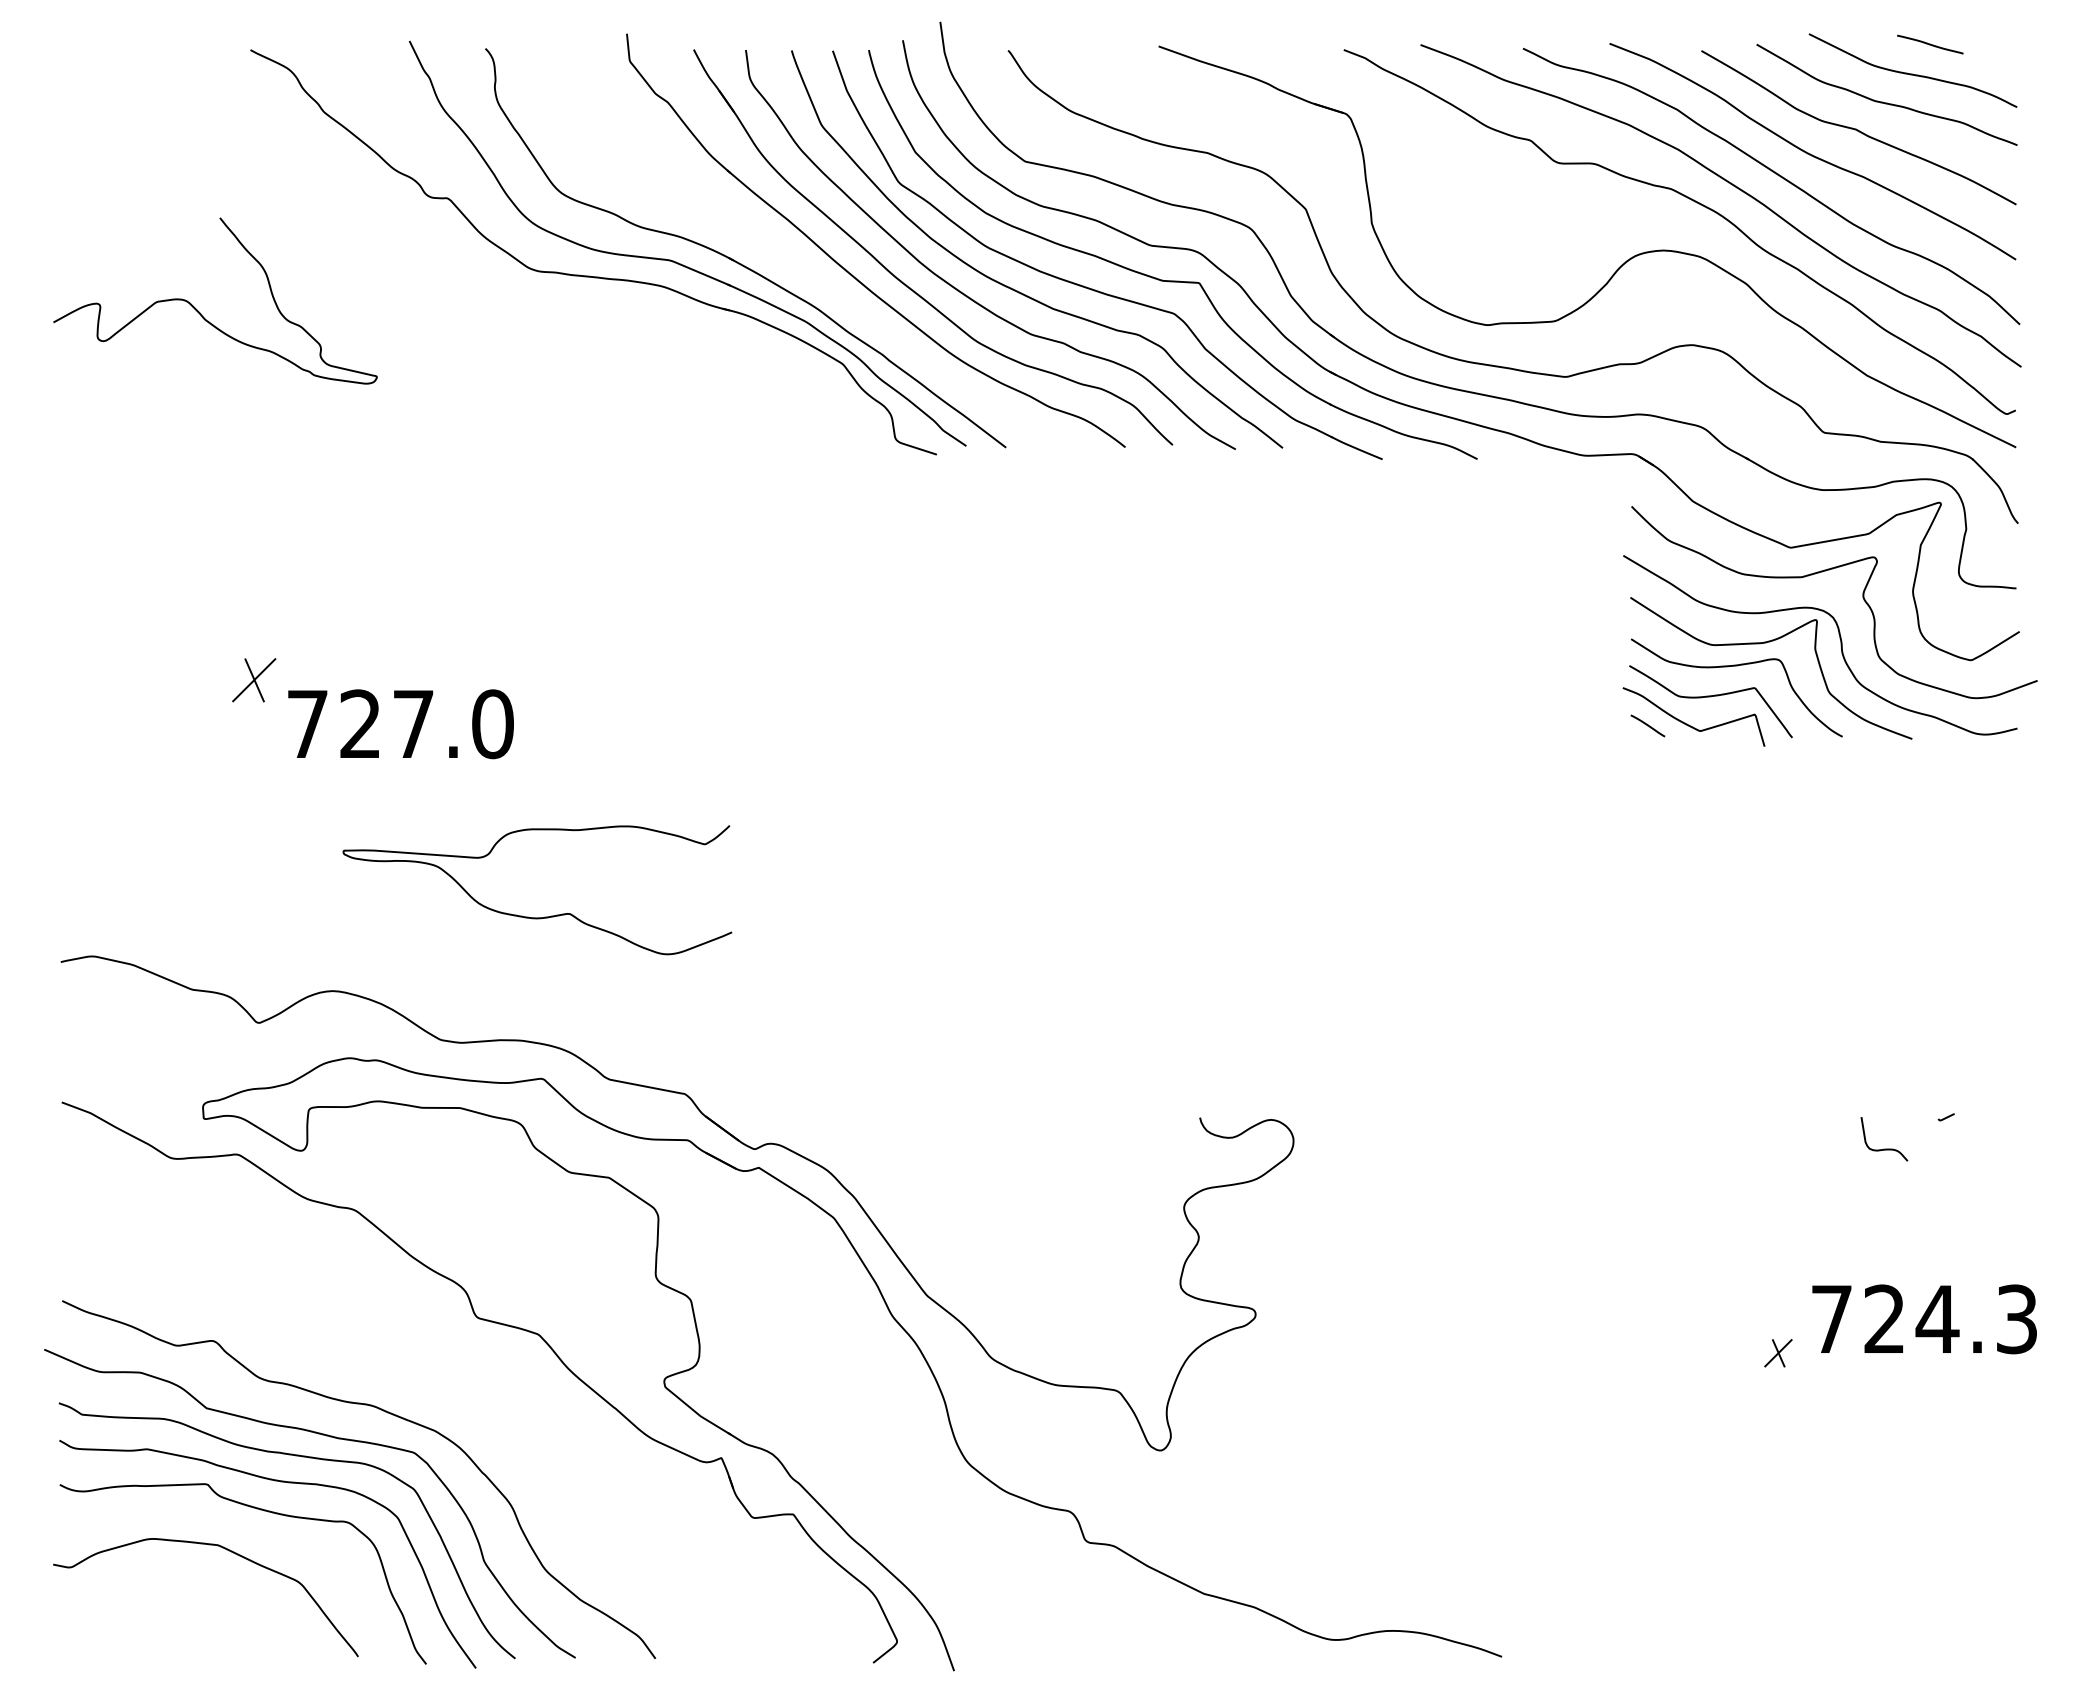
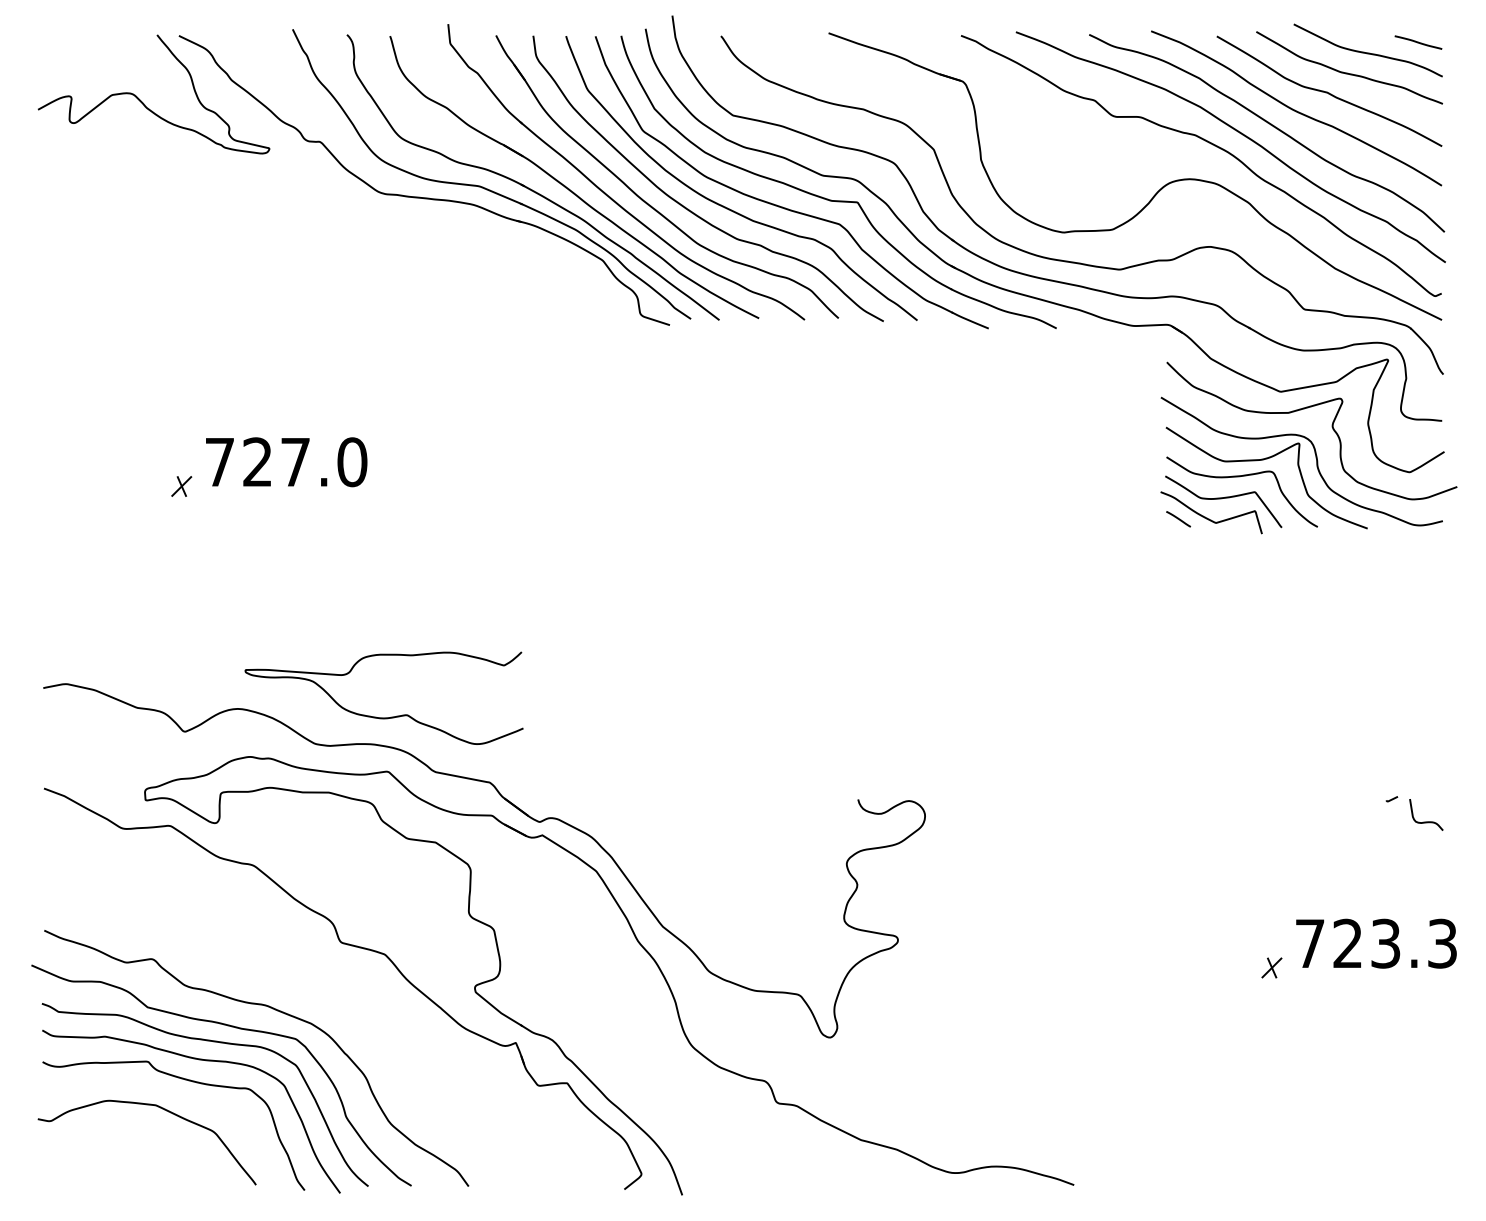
line: (1930, 44) -> (1418, 42), moved
part: (794, 262) -> (568, 187), added
curve: (201, 313) -> (143, 103), moved
part: (254, 679) -> (181, 486), size x0.62
text: (400, 724) -> (286, 462), moved
curve: (544, 916) -> (389, 717), moved
curve: (1884, 1148) -> (1426, 821), moved
text: (1937, 1319) -> (1385, 943), 724.3 -> 723.3

